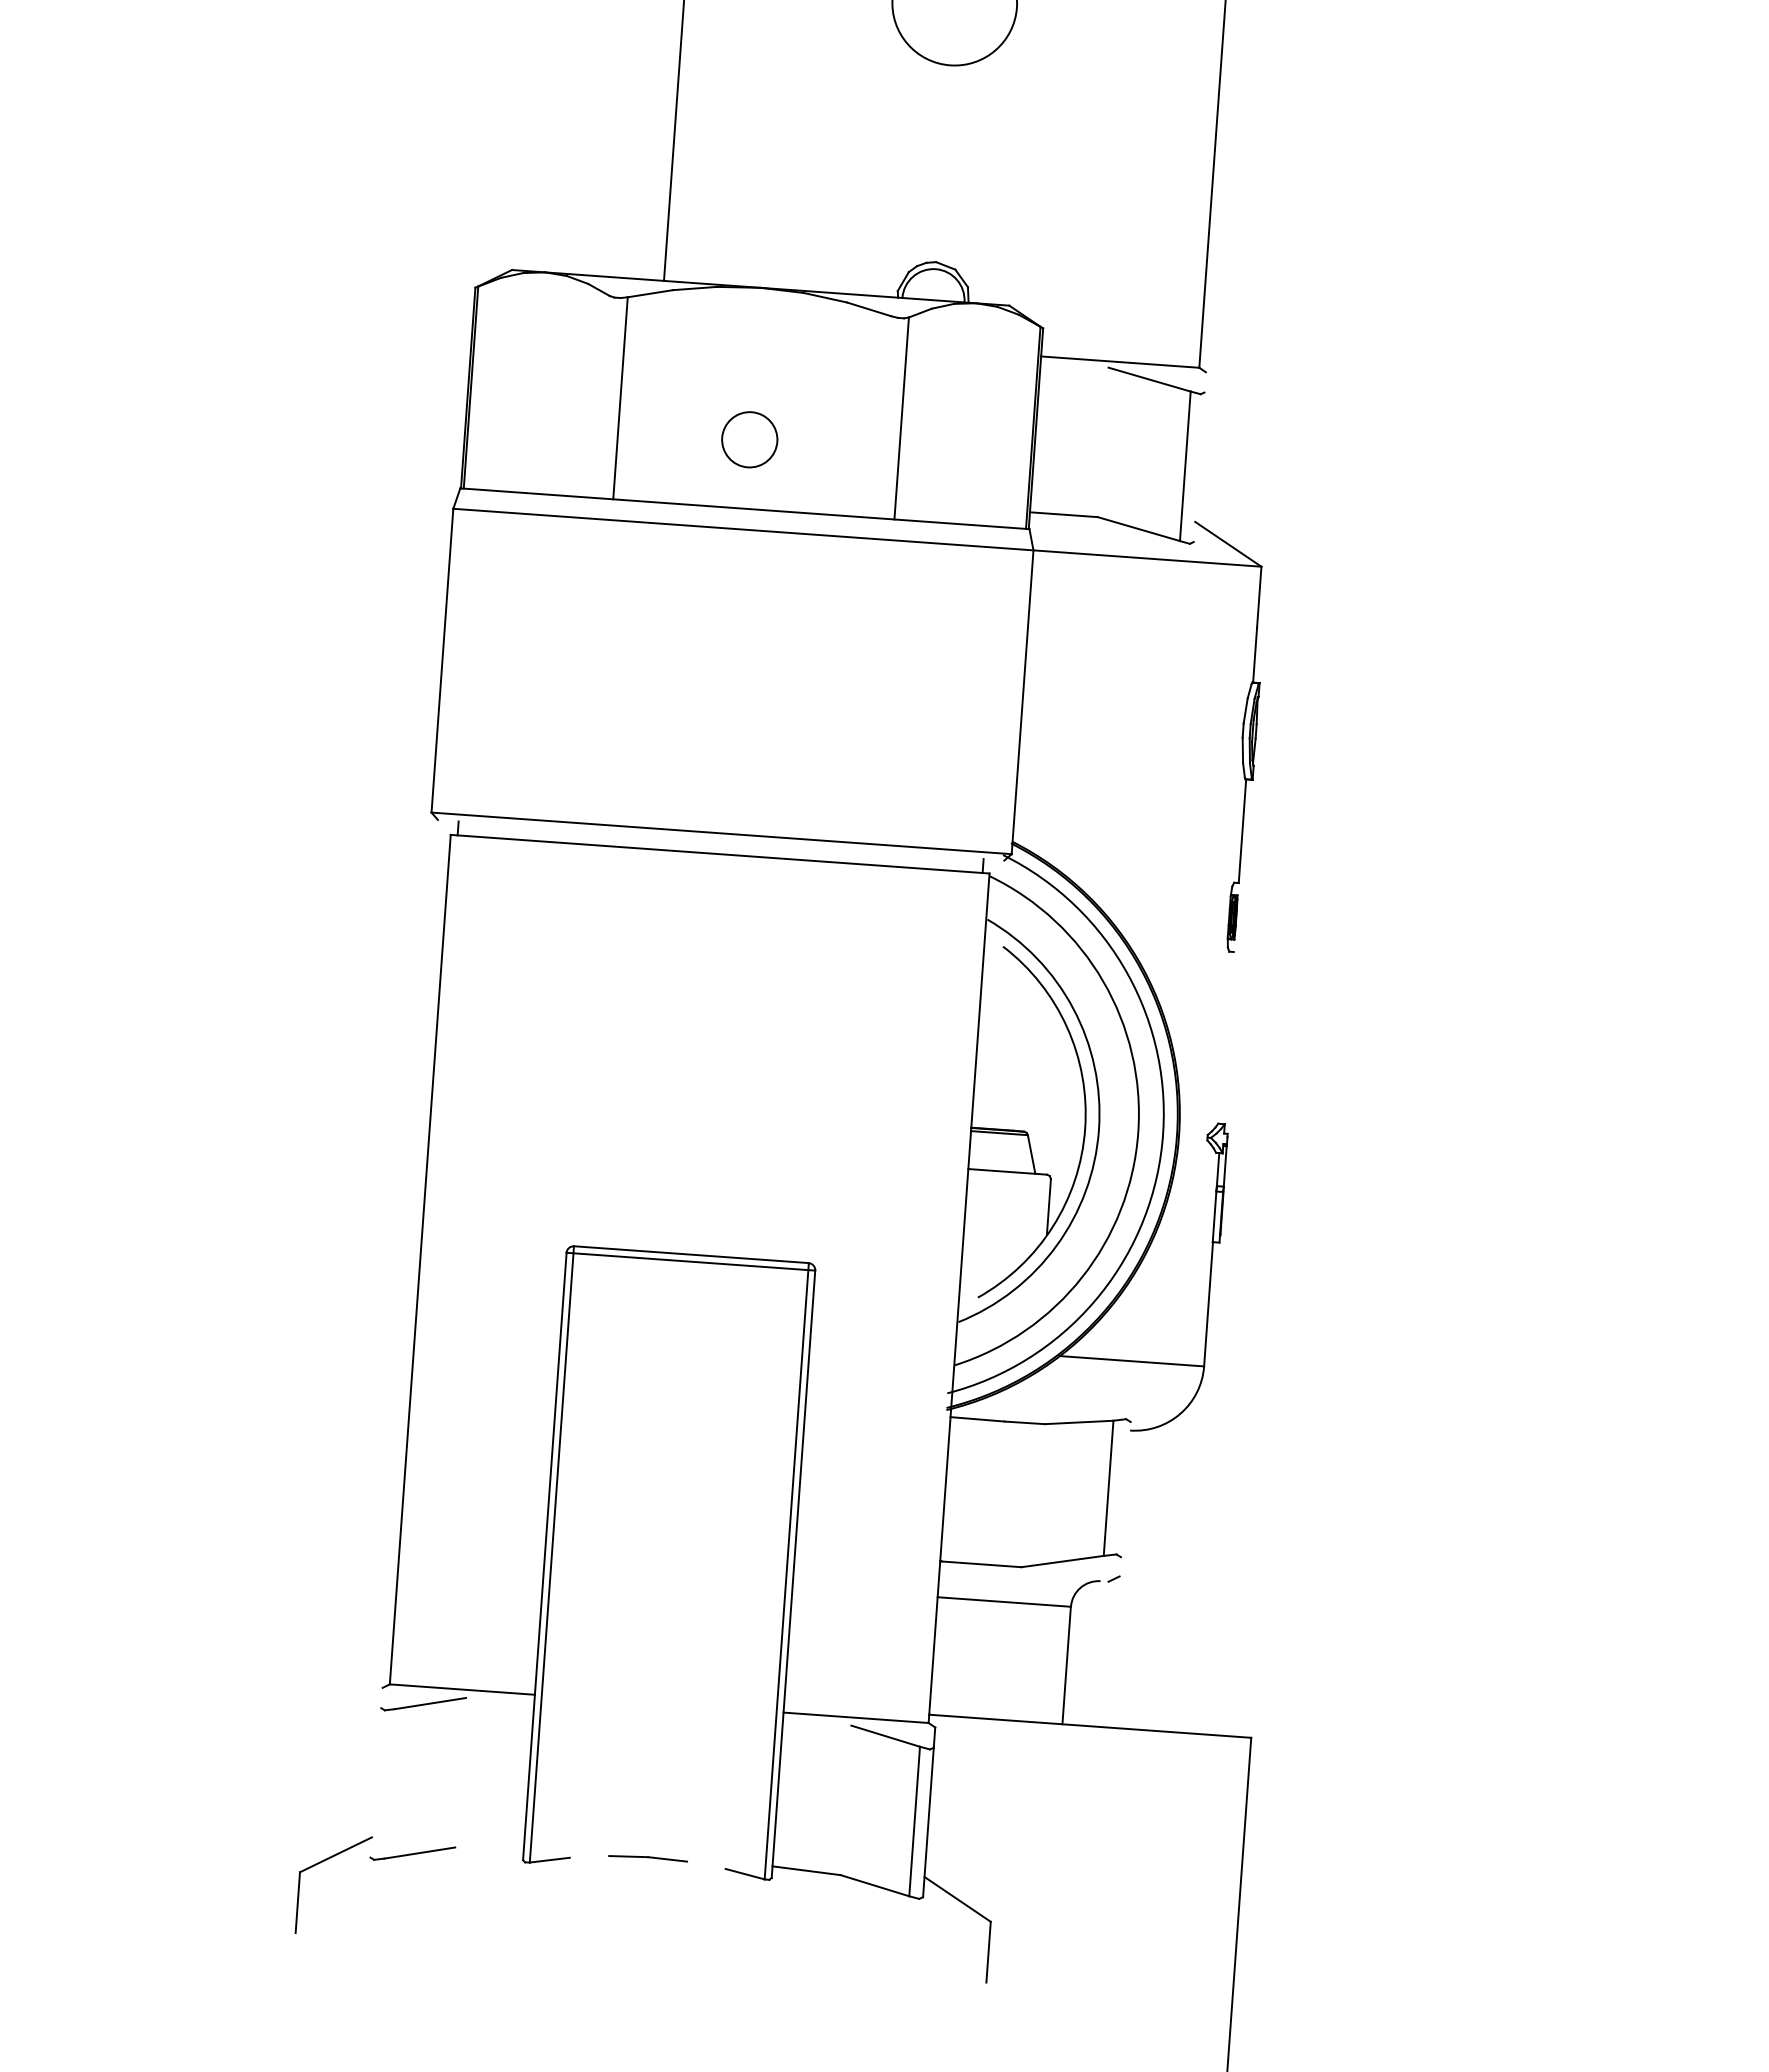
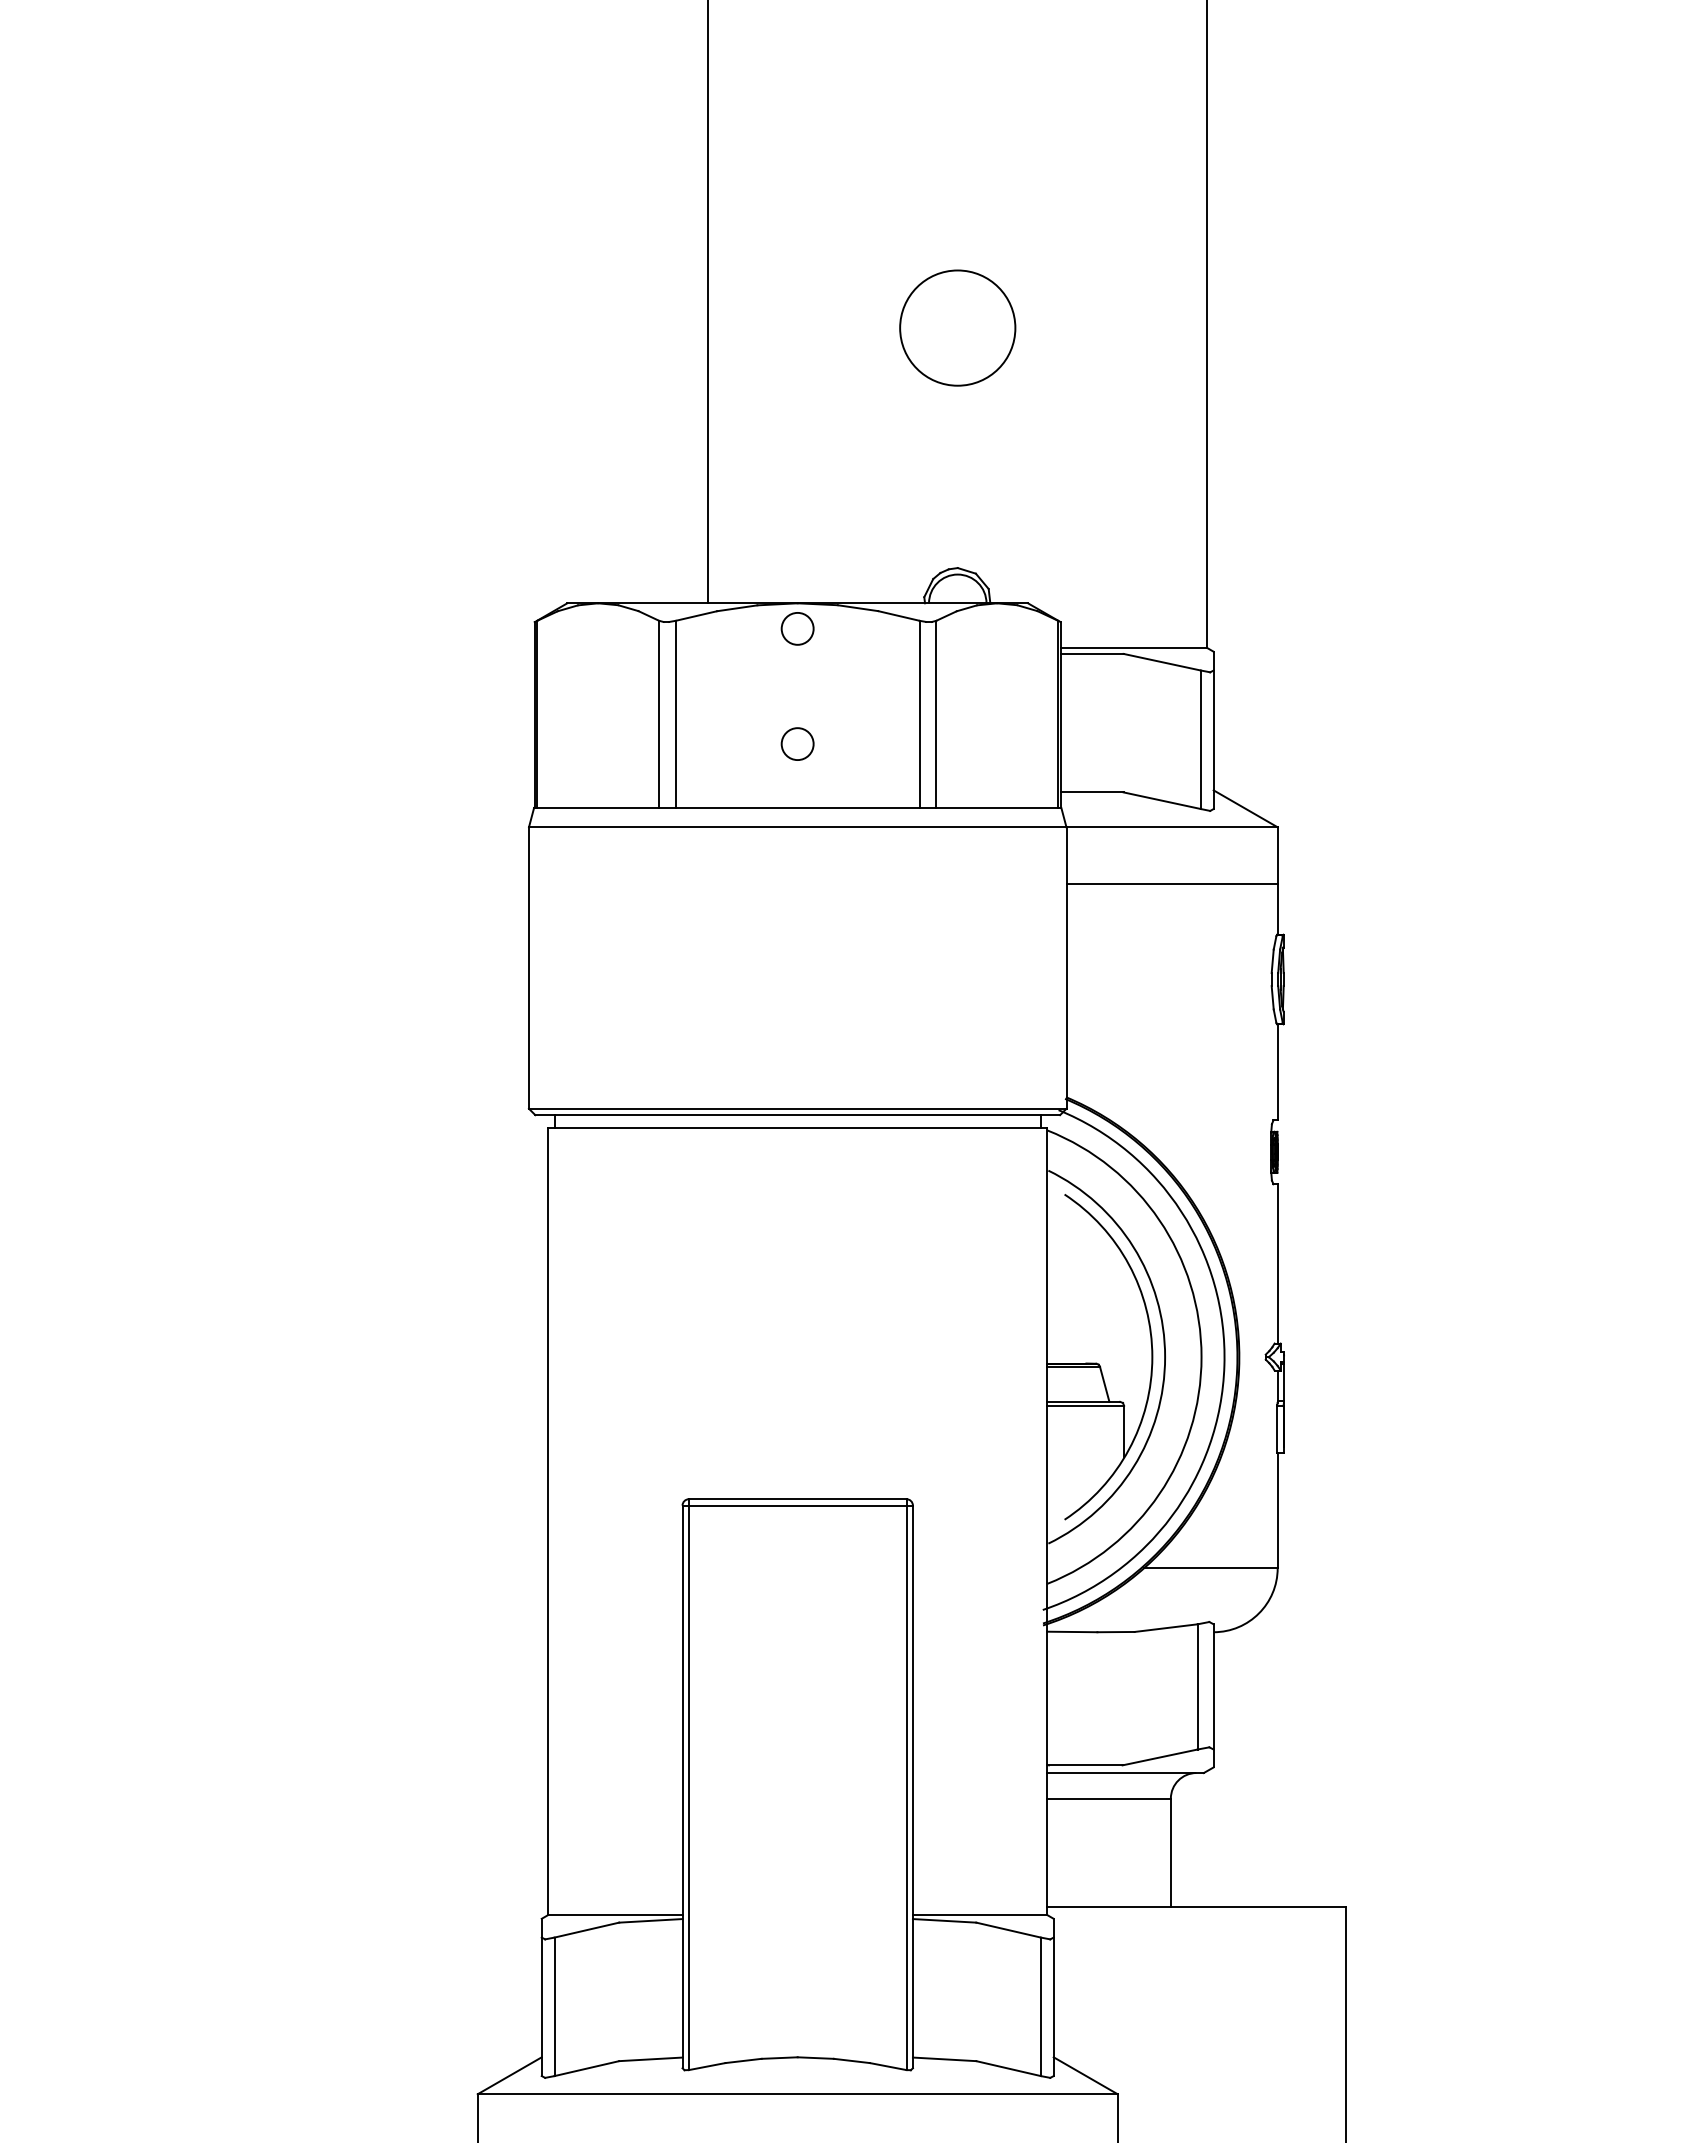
circle: (758, 314) -> (797, 628), added
line: (1073, 364) -> (1091, 653), added
line: (602, 397) -> (659, 714), added
line: (883, 417) -> (919, 714), added
circle: (749, 440) -> (797, 744), size x0.62
line: (1199, 457) -> (1213, 730), added
line: (1142, 619) -> (1171, 883), added
line: (720, 840) -> (797, 1115), added
line: (1227, 1037) -> (1277, 1263), added
line: (1009, 1175) -> (1085, 1405), added
line: (1124, 1498) -> (1213, 1695), added
line: (1023, 1576) -> (1125, 1773), added
line: (499, 1698) -> (650, 1920), added
line: (817, 1720) -> (944, 1920), added
line: (376, 1772) -> (541, 1997), added
line: (389, 1783) -> (554, 2006), added
line: (489, 1848) -> (650, 2059), added
line: (589, 1856) -> (743, 2060), added
line: (706, 1864) -> (851, 2060), added
line: (645, 1897) -> (797, 2094), added

